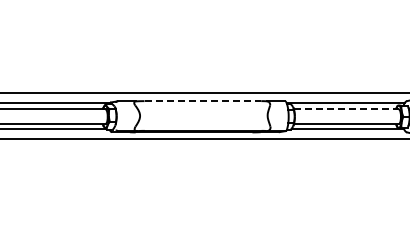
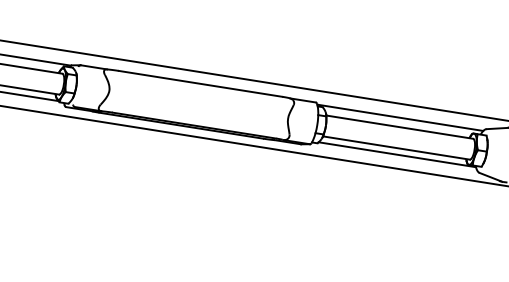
line: (203, 101) -> (201, 84), dashed -> solid
line: (346, 109) -> (399, 127), dashed -> solid

